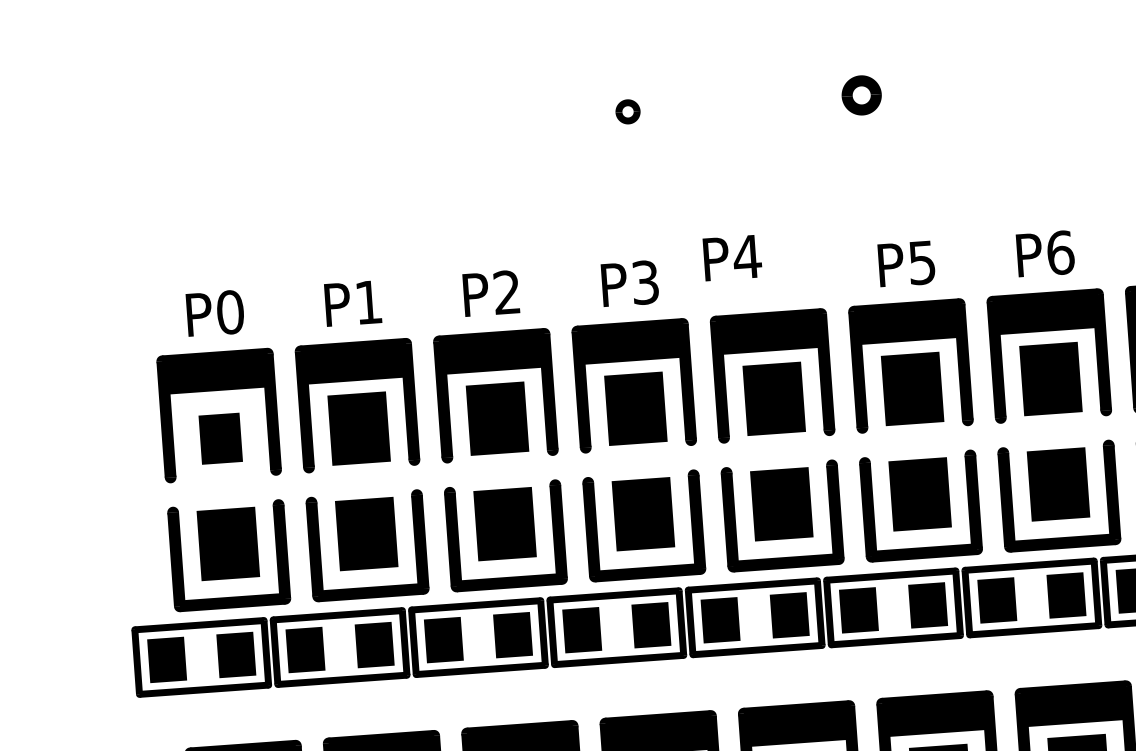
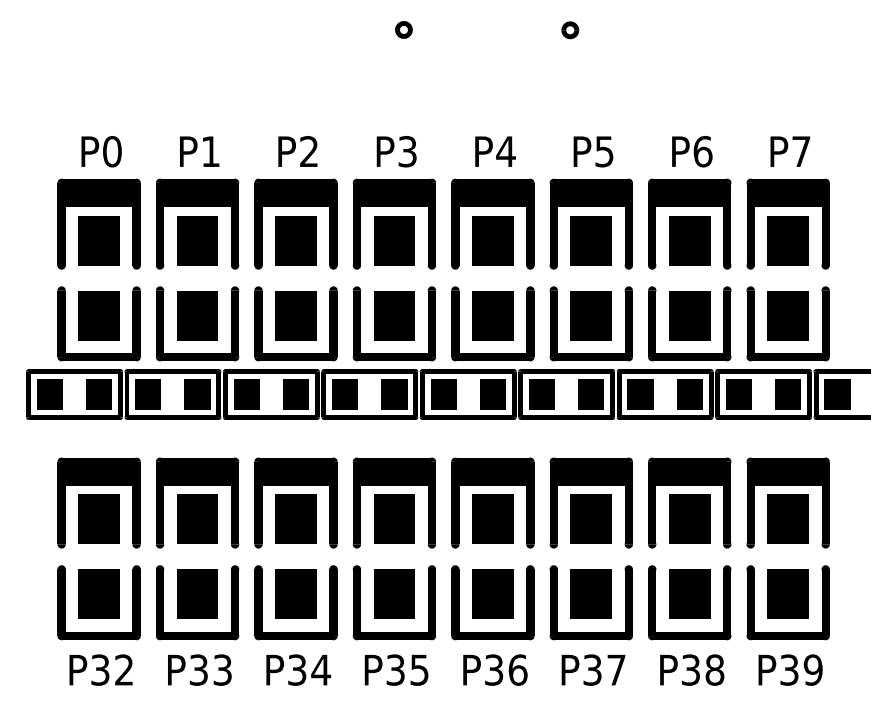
part: (862, 95) -> (570, 30), size x0.62
text: (732, 257) -> (495, 151), moved
part: (219, 438) -> (98, 240), size x1.43

